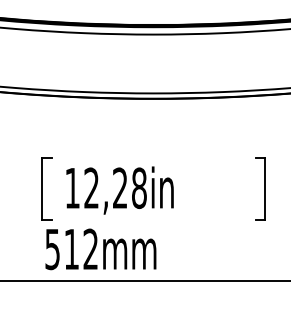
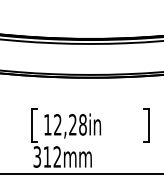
text: (53, 248) -> (37, 156), 512mm -> 312mm

